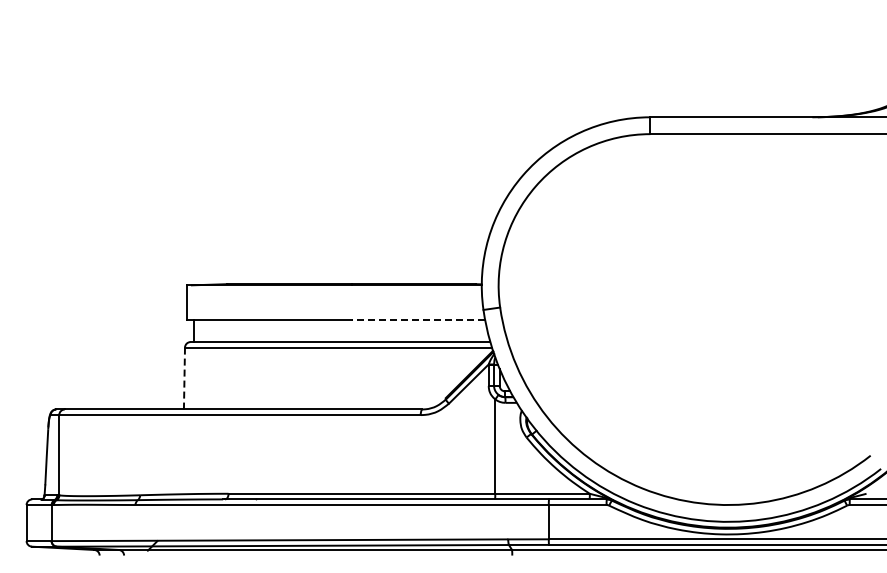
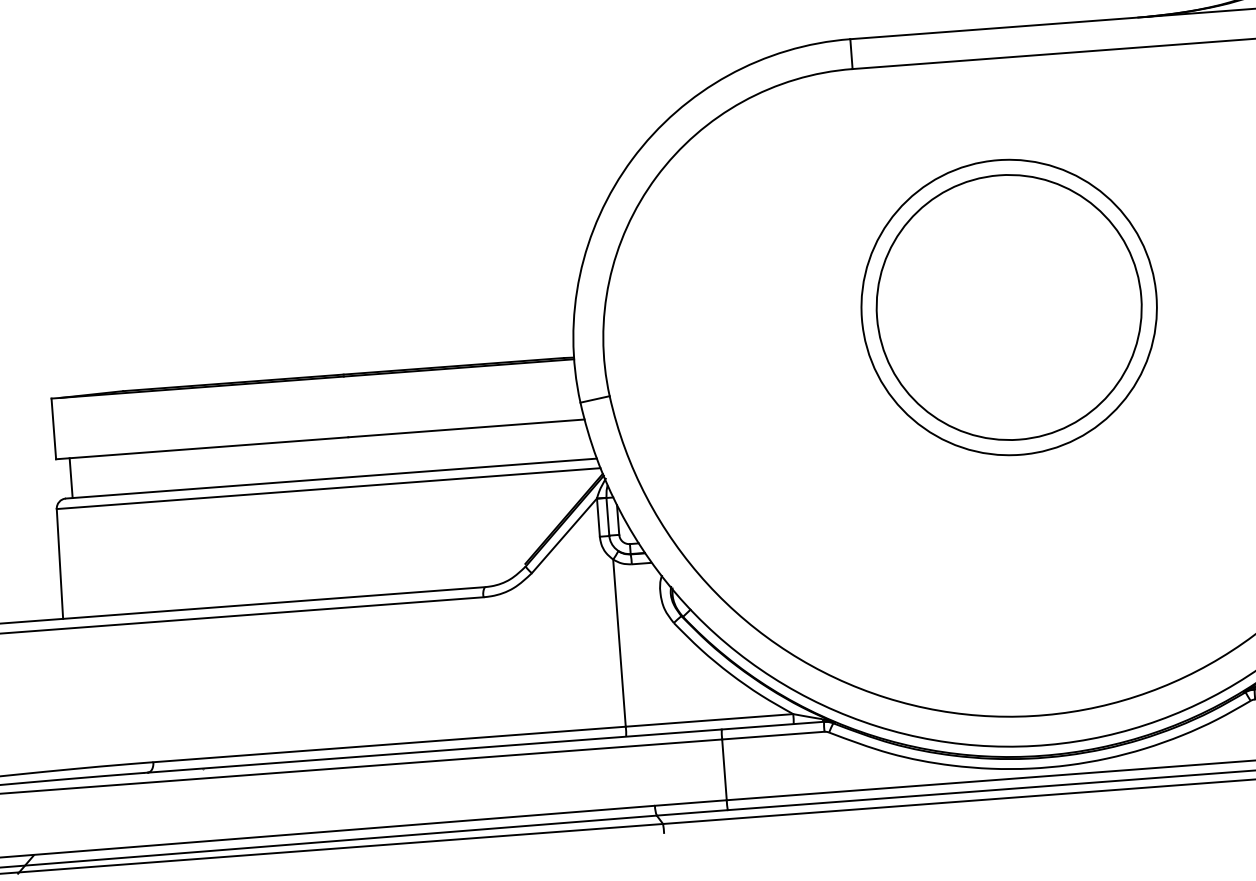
part: (728, 274) -> (1009, 307), added
line: (418, 319) -> (466, 428), dashed -> solid
line: (184, 378) -> (59, 563), dashed -> solid

